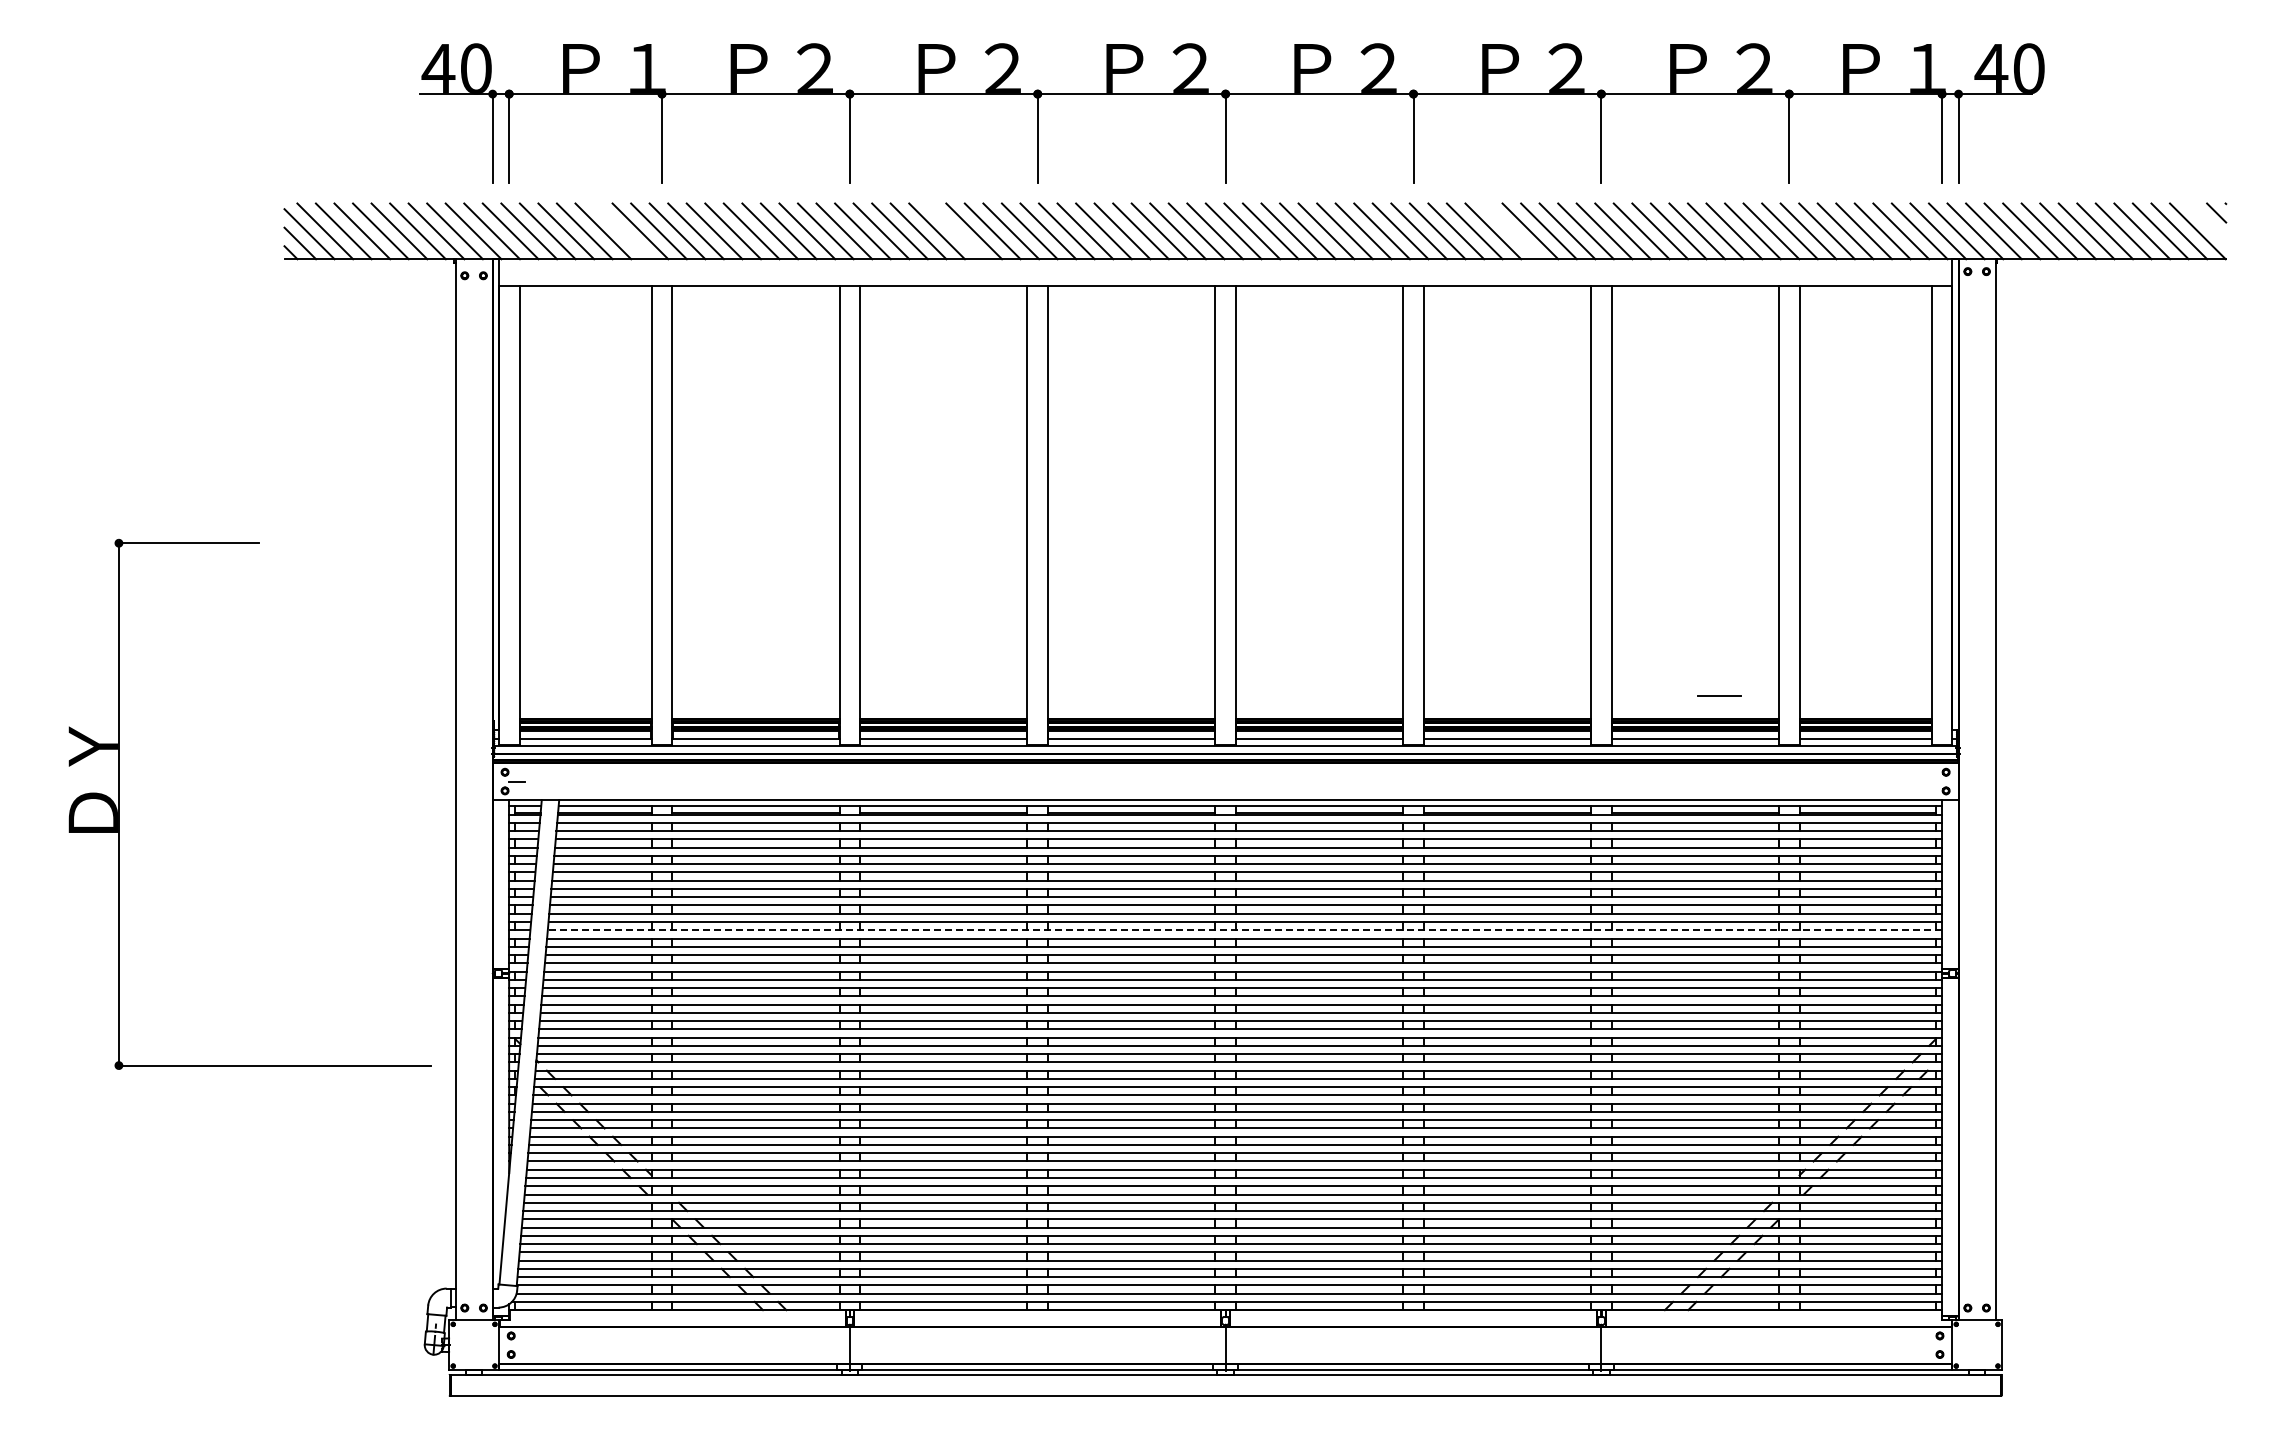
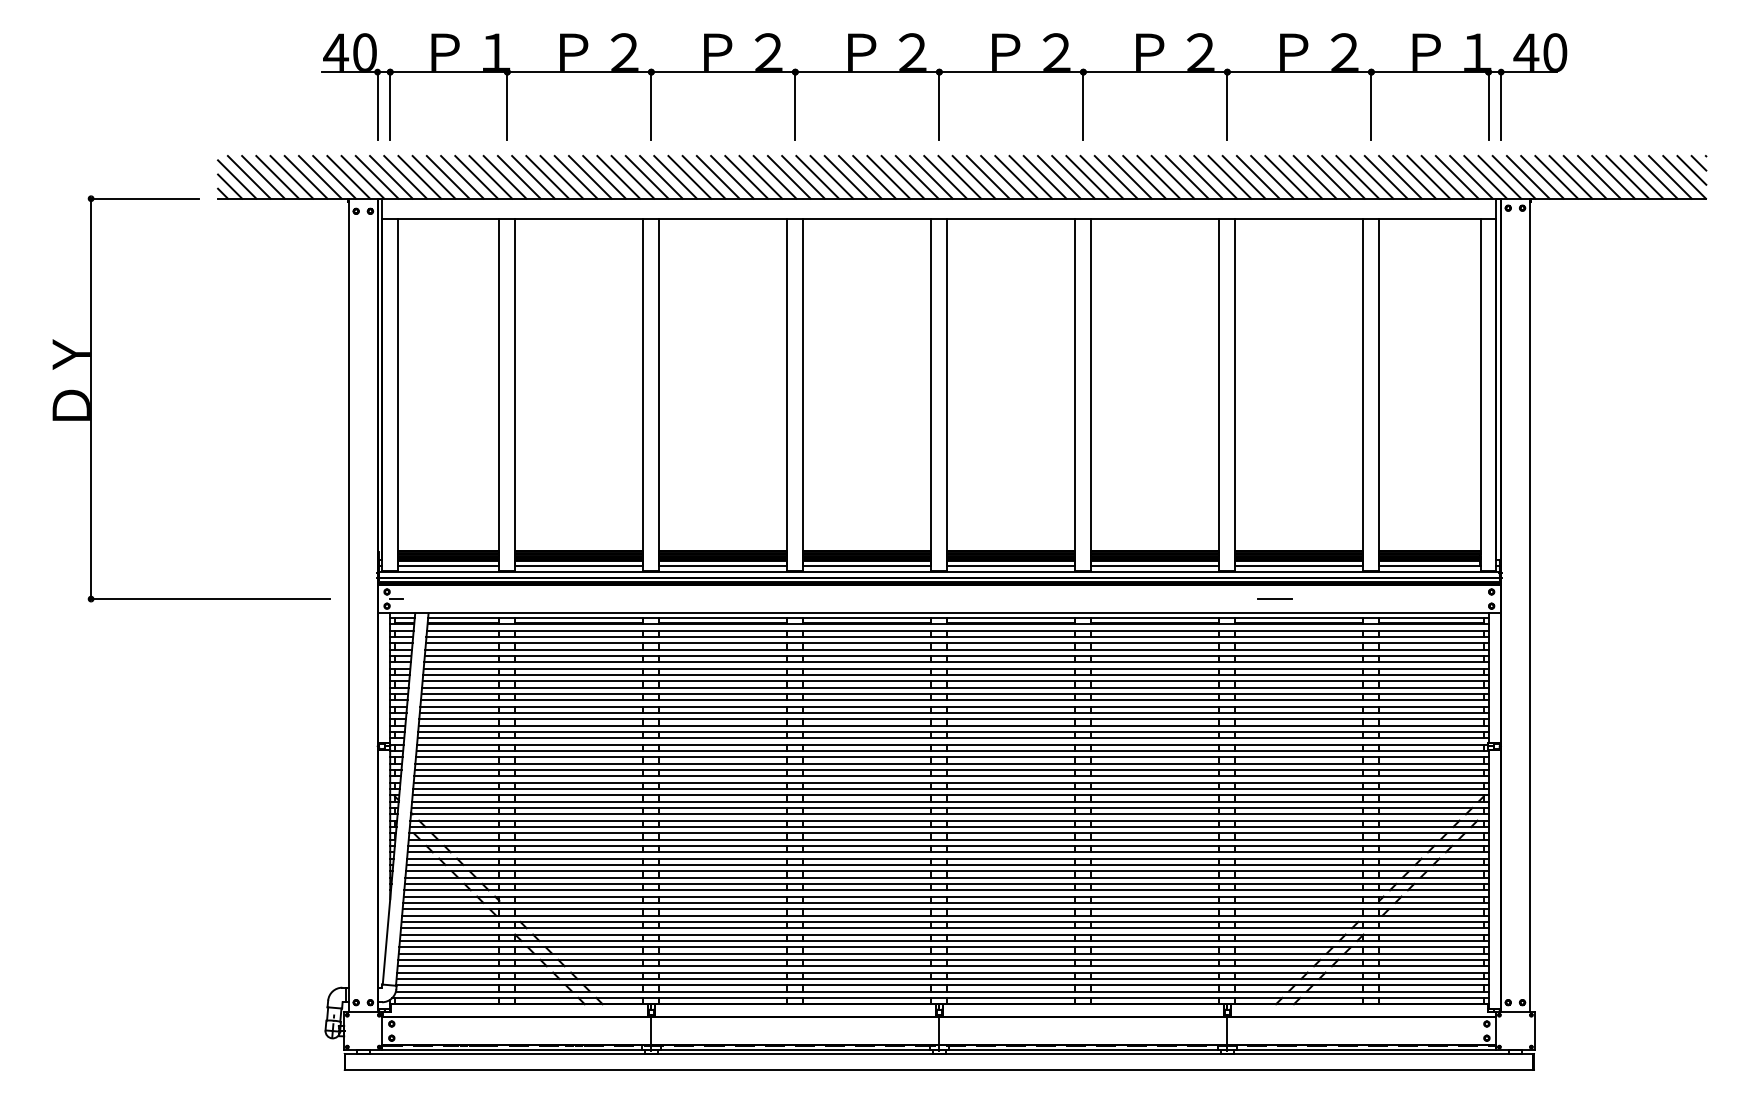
line: (2207, 222) -> (1691, 170), added
line: (621, 231) -> (476, 177), added
line: (955, 231) -> (732, 177), added
line: (1511, 231) -> (1158, 177), added
line: (1719, 695) -> (1275, 599), moved
part: (119, 803) -> (91, 398), moved
line: (1244, 930) -> (953, 713), dashed -> solid

